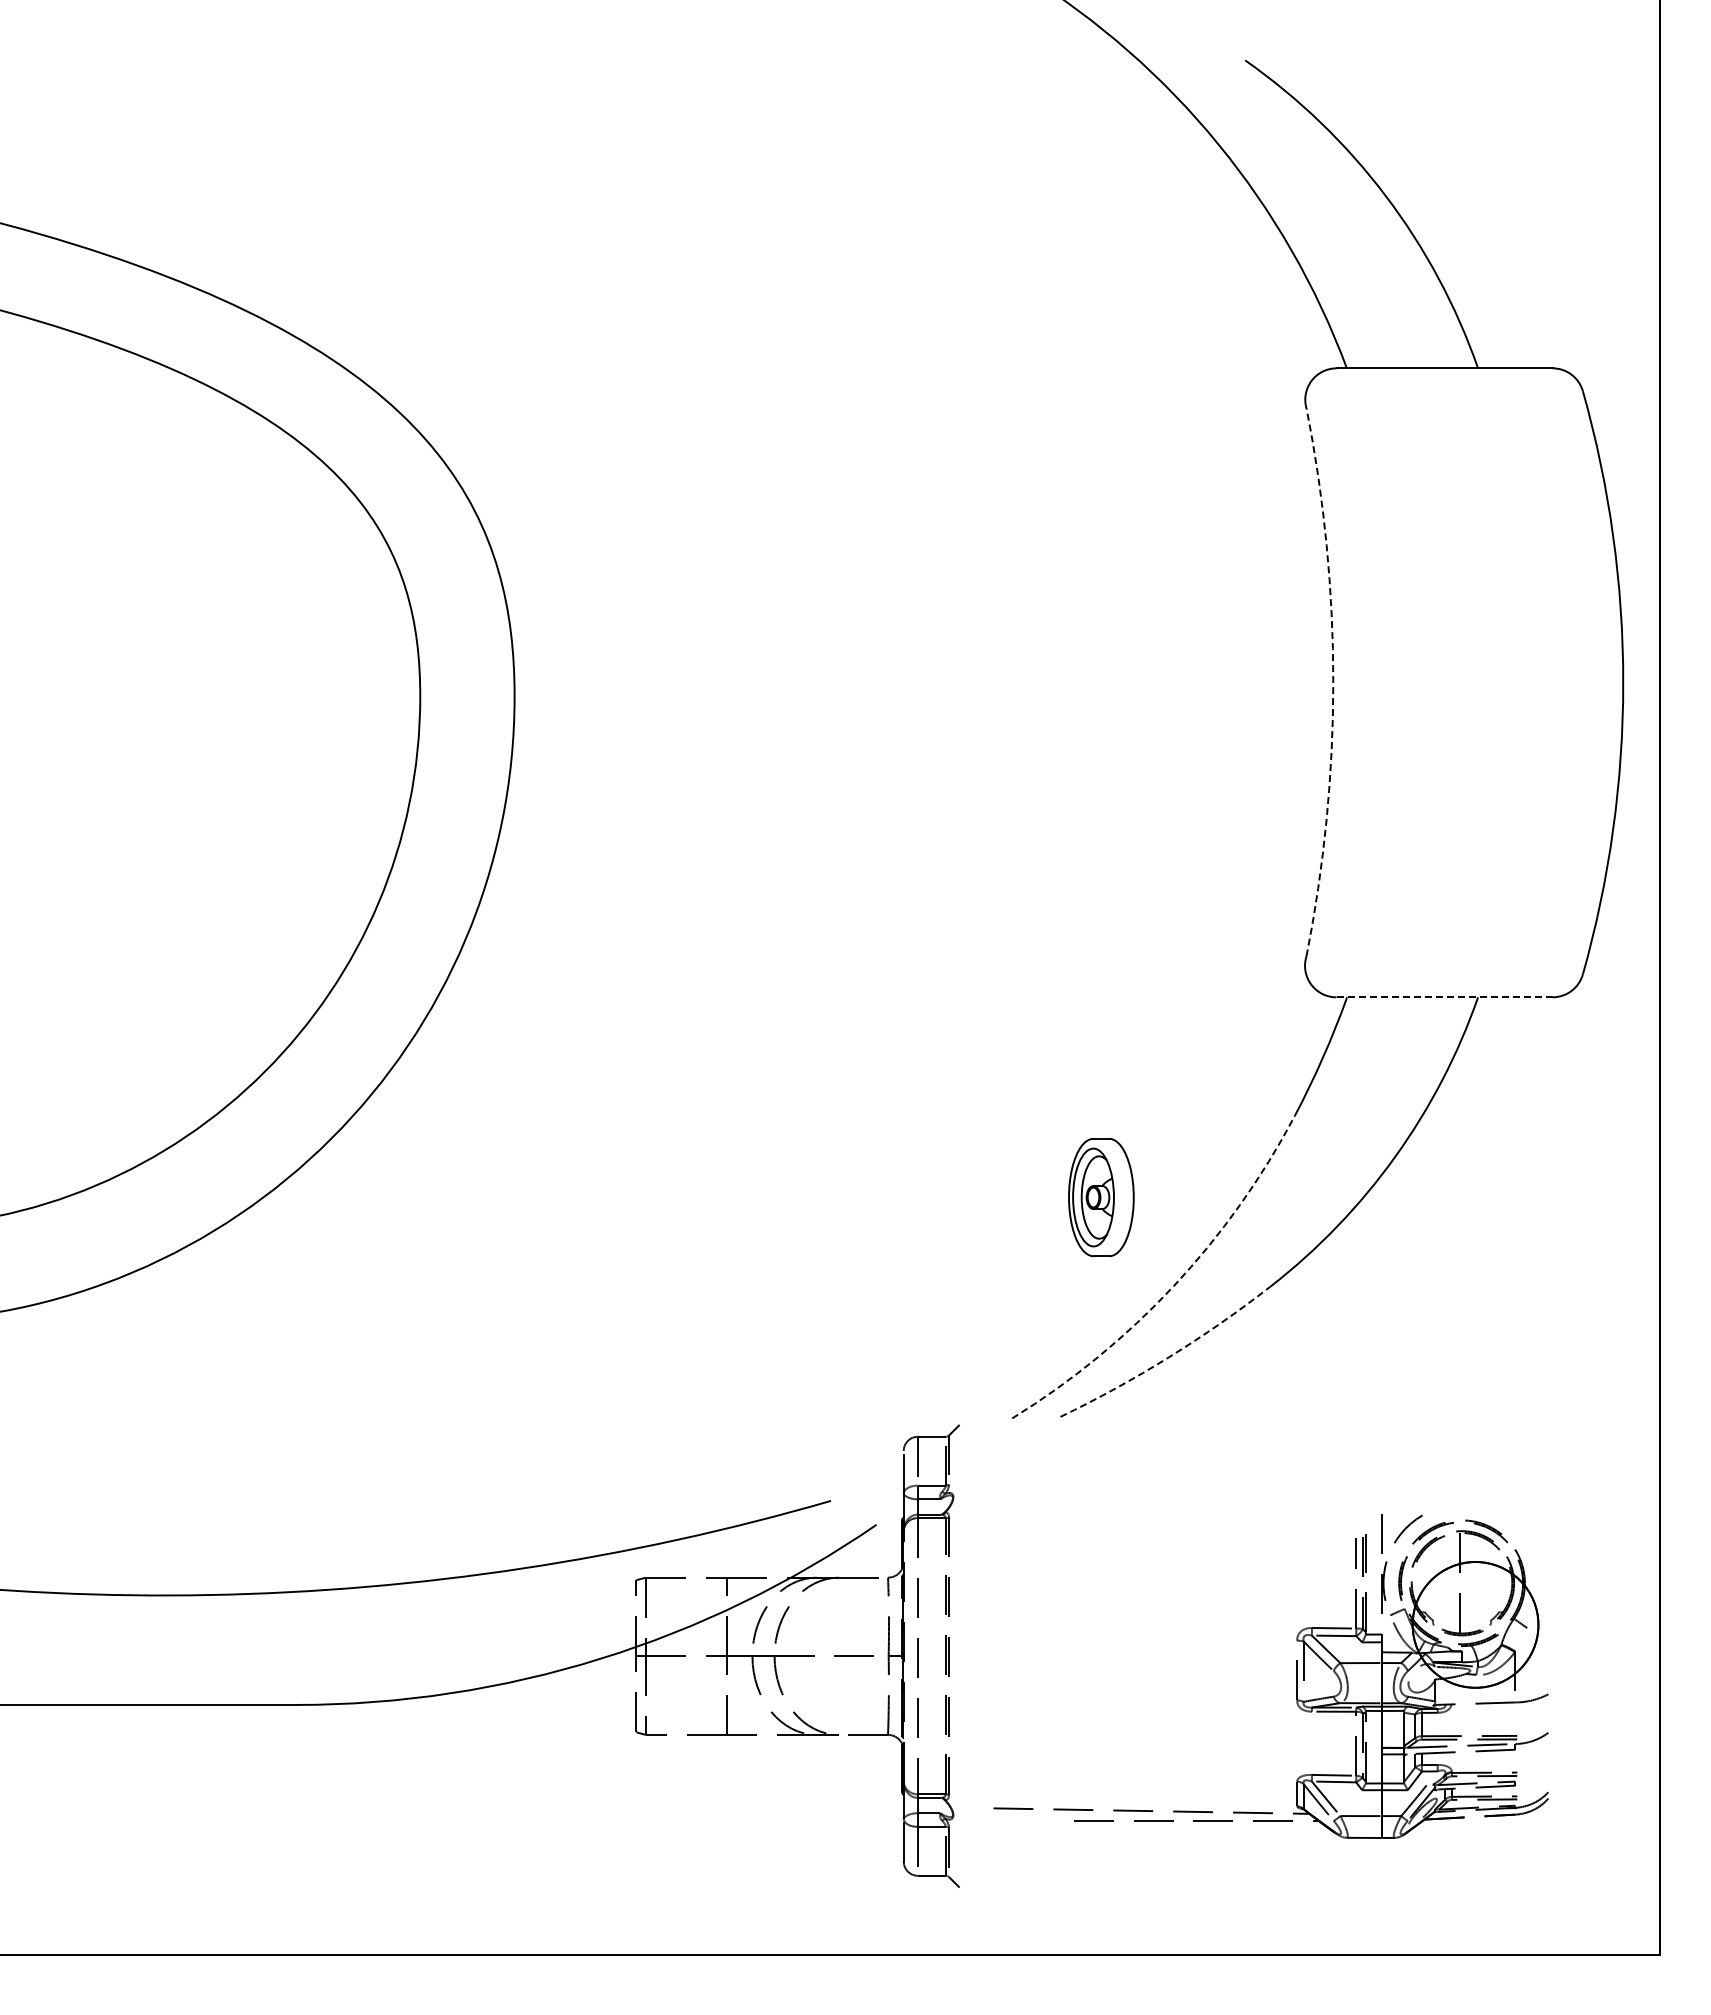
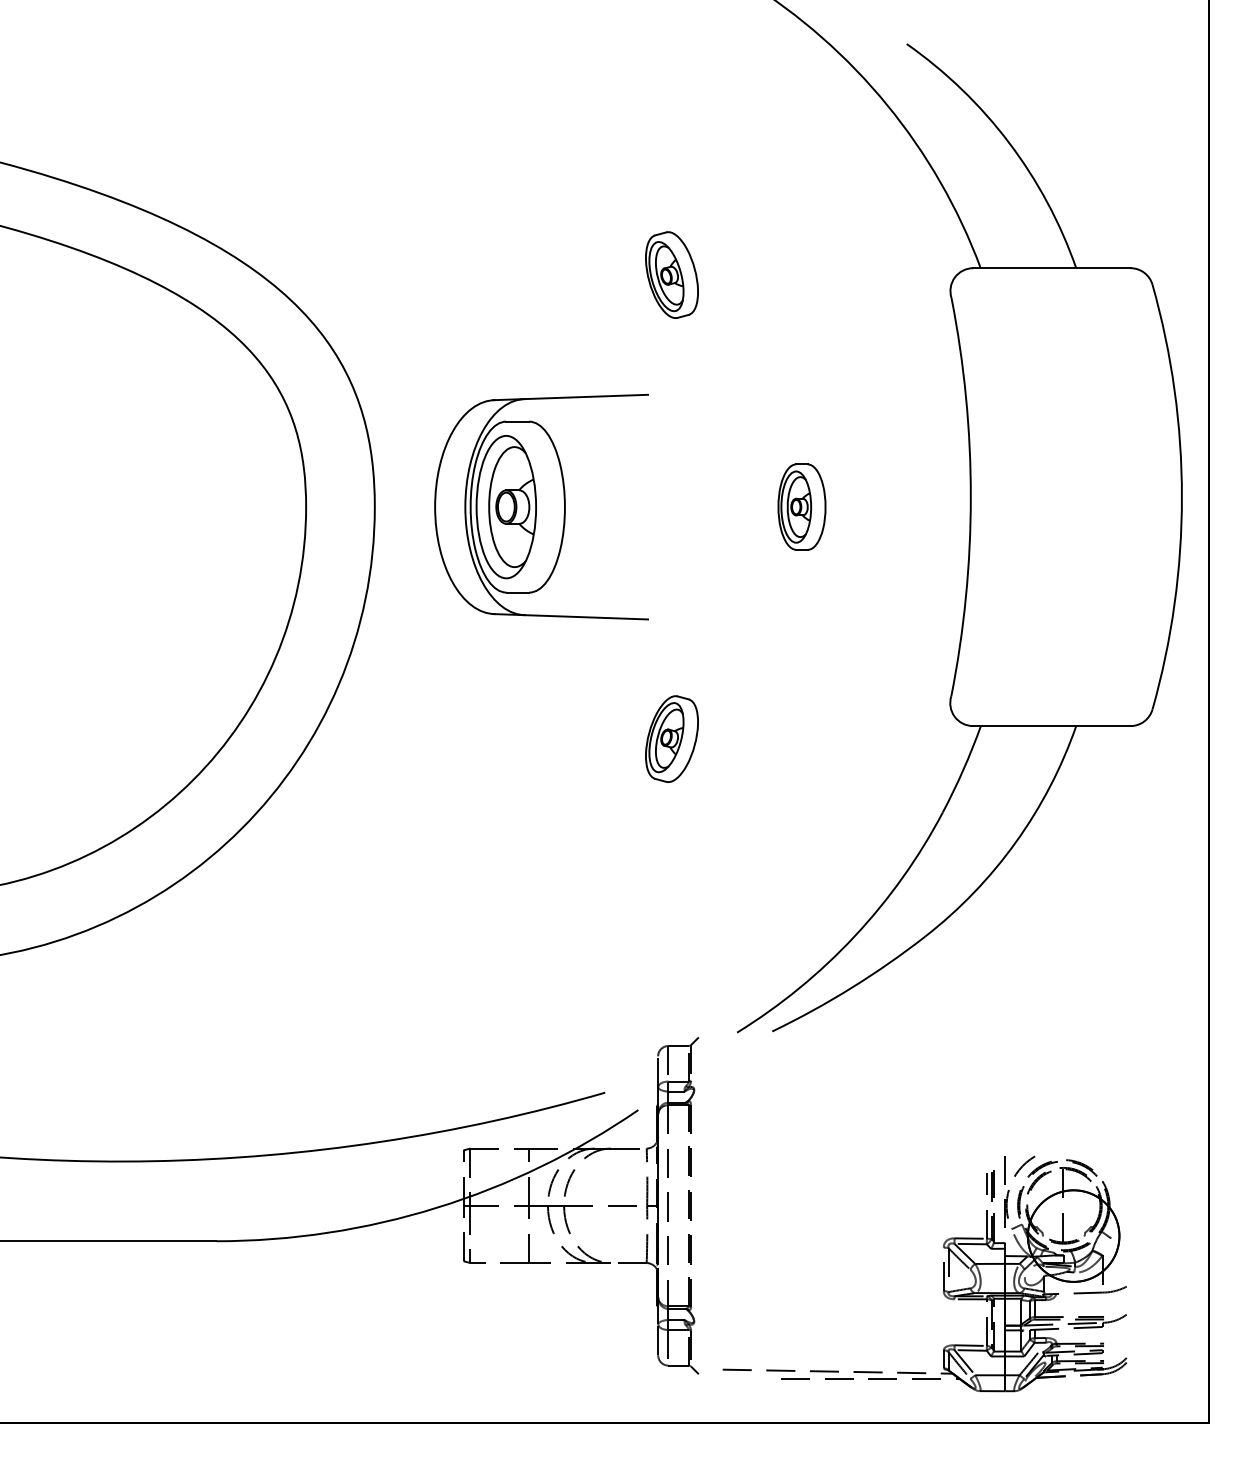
part: (922, 377) -> (671, 274), added
arc: (1333, 682) -> (970, 496), dashed -> solid
part: (743, 696) -> (541, 507), added
line: (1444, 997) -> (1051, 726), dashed -> solid
part: (922, 1015) -> (671, 739), added
part: (1101, 1197) -> (802, 507), moved
arc: (1173, 1286) -> (854, 936), dashed -> solid
arc: (1169, 1357) -> (851, 988), dashed -> solid
part: (1296, 1676) -> (943, 1273), moved

